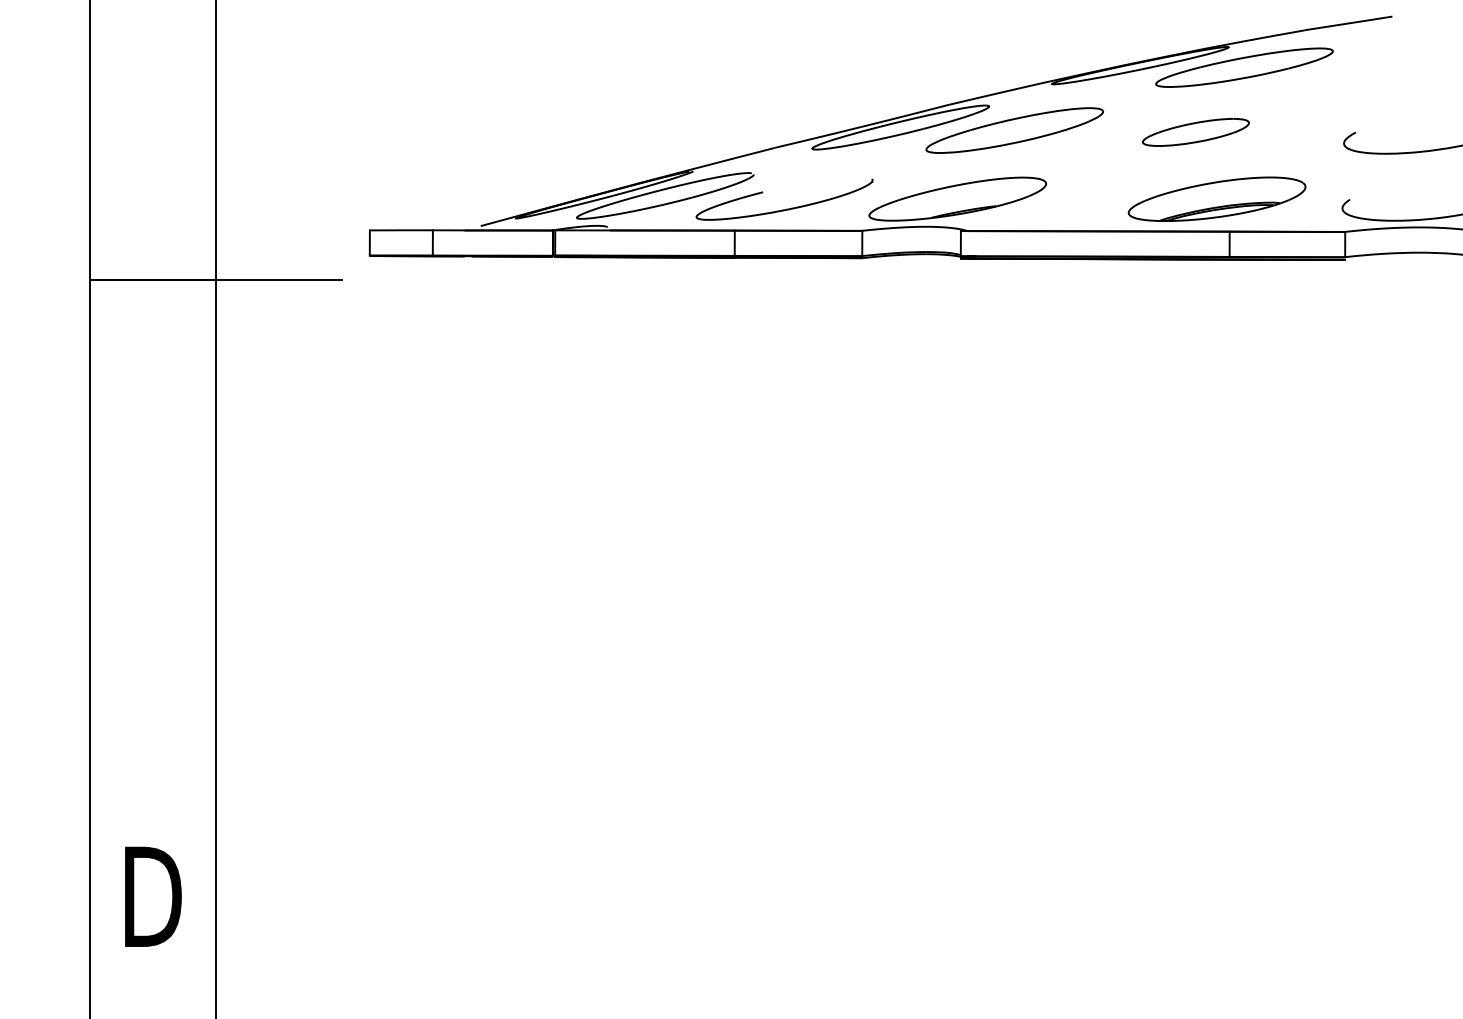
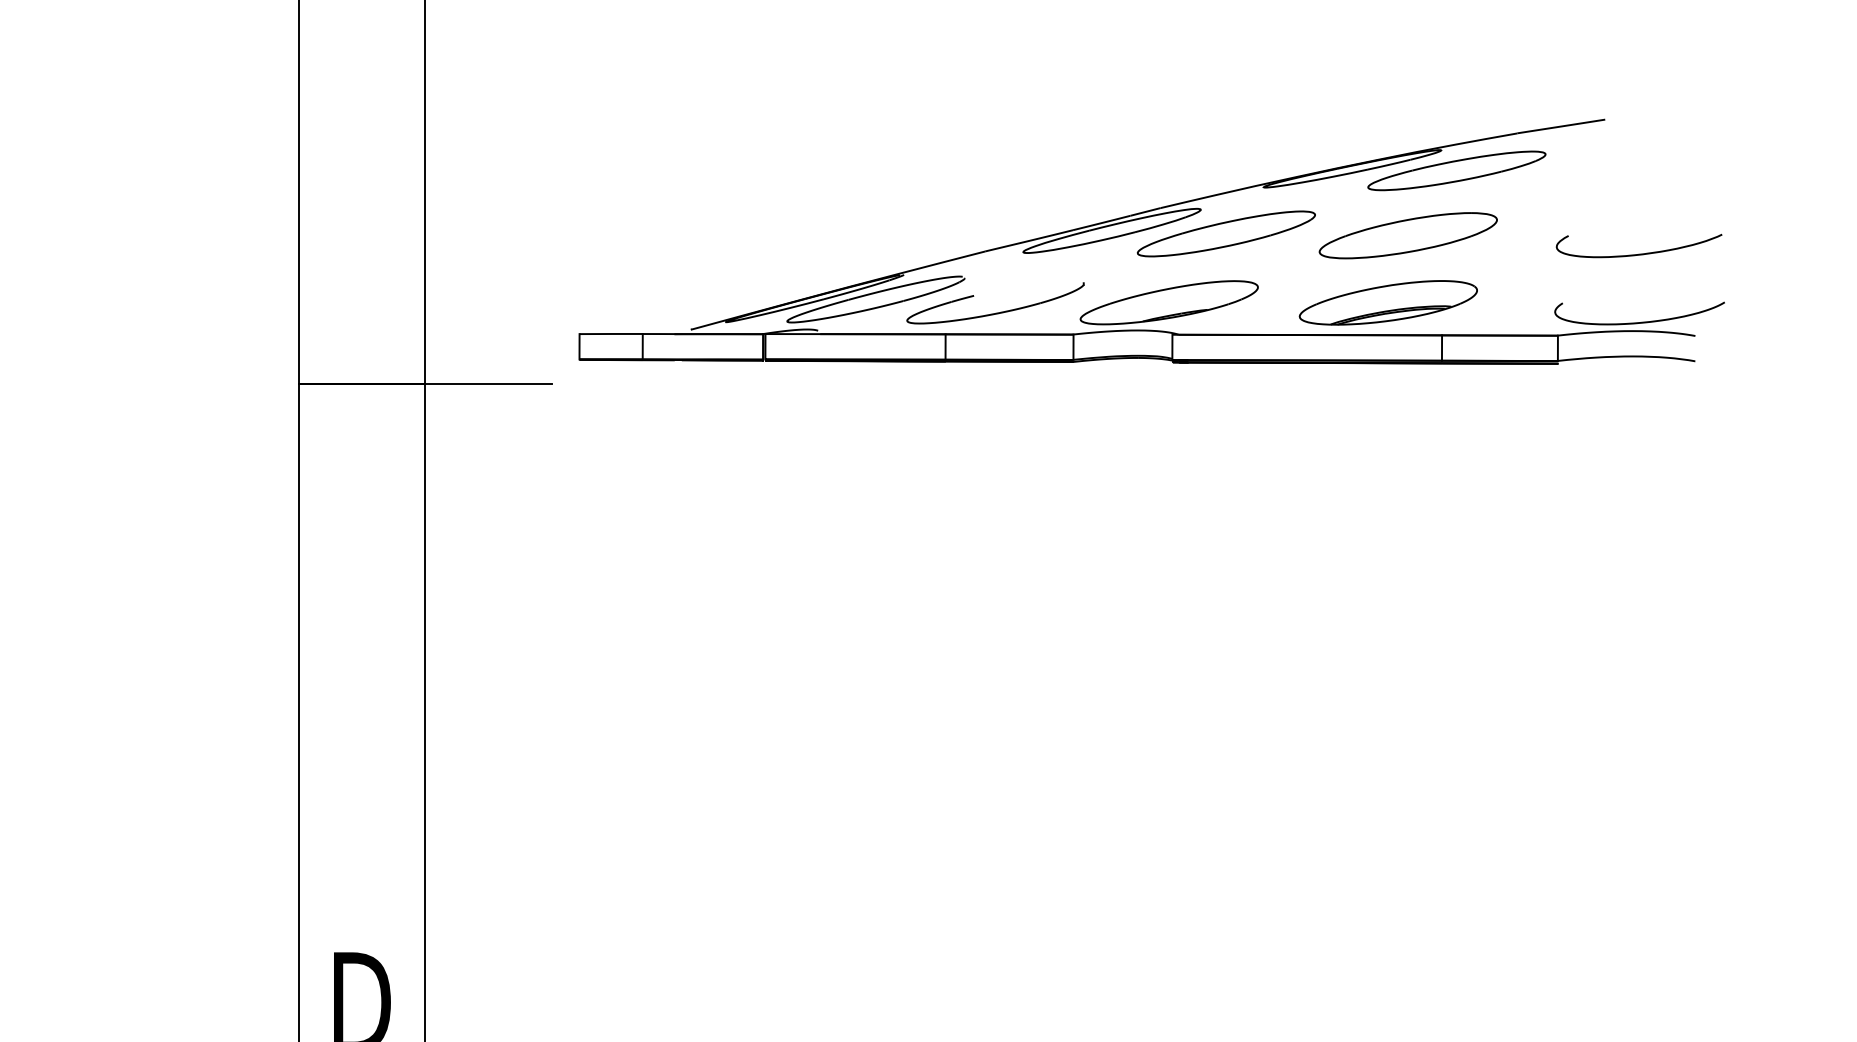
part: (1195, 132) -> (1407, 235), size x1.67
part: (1216, 198) -> (1387, 302), moved

